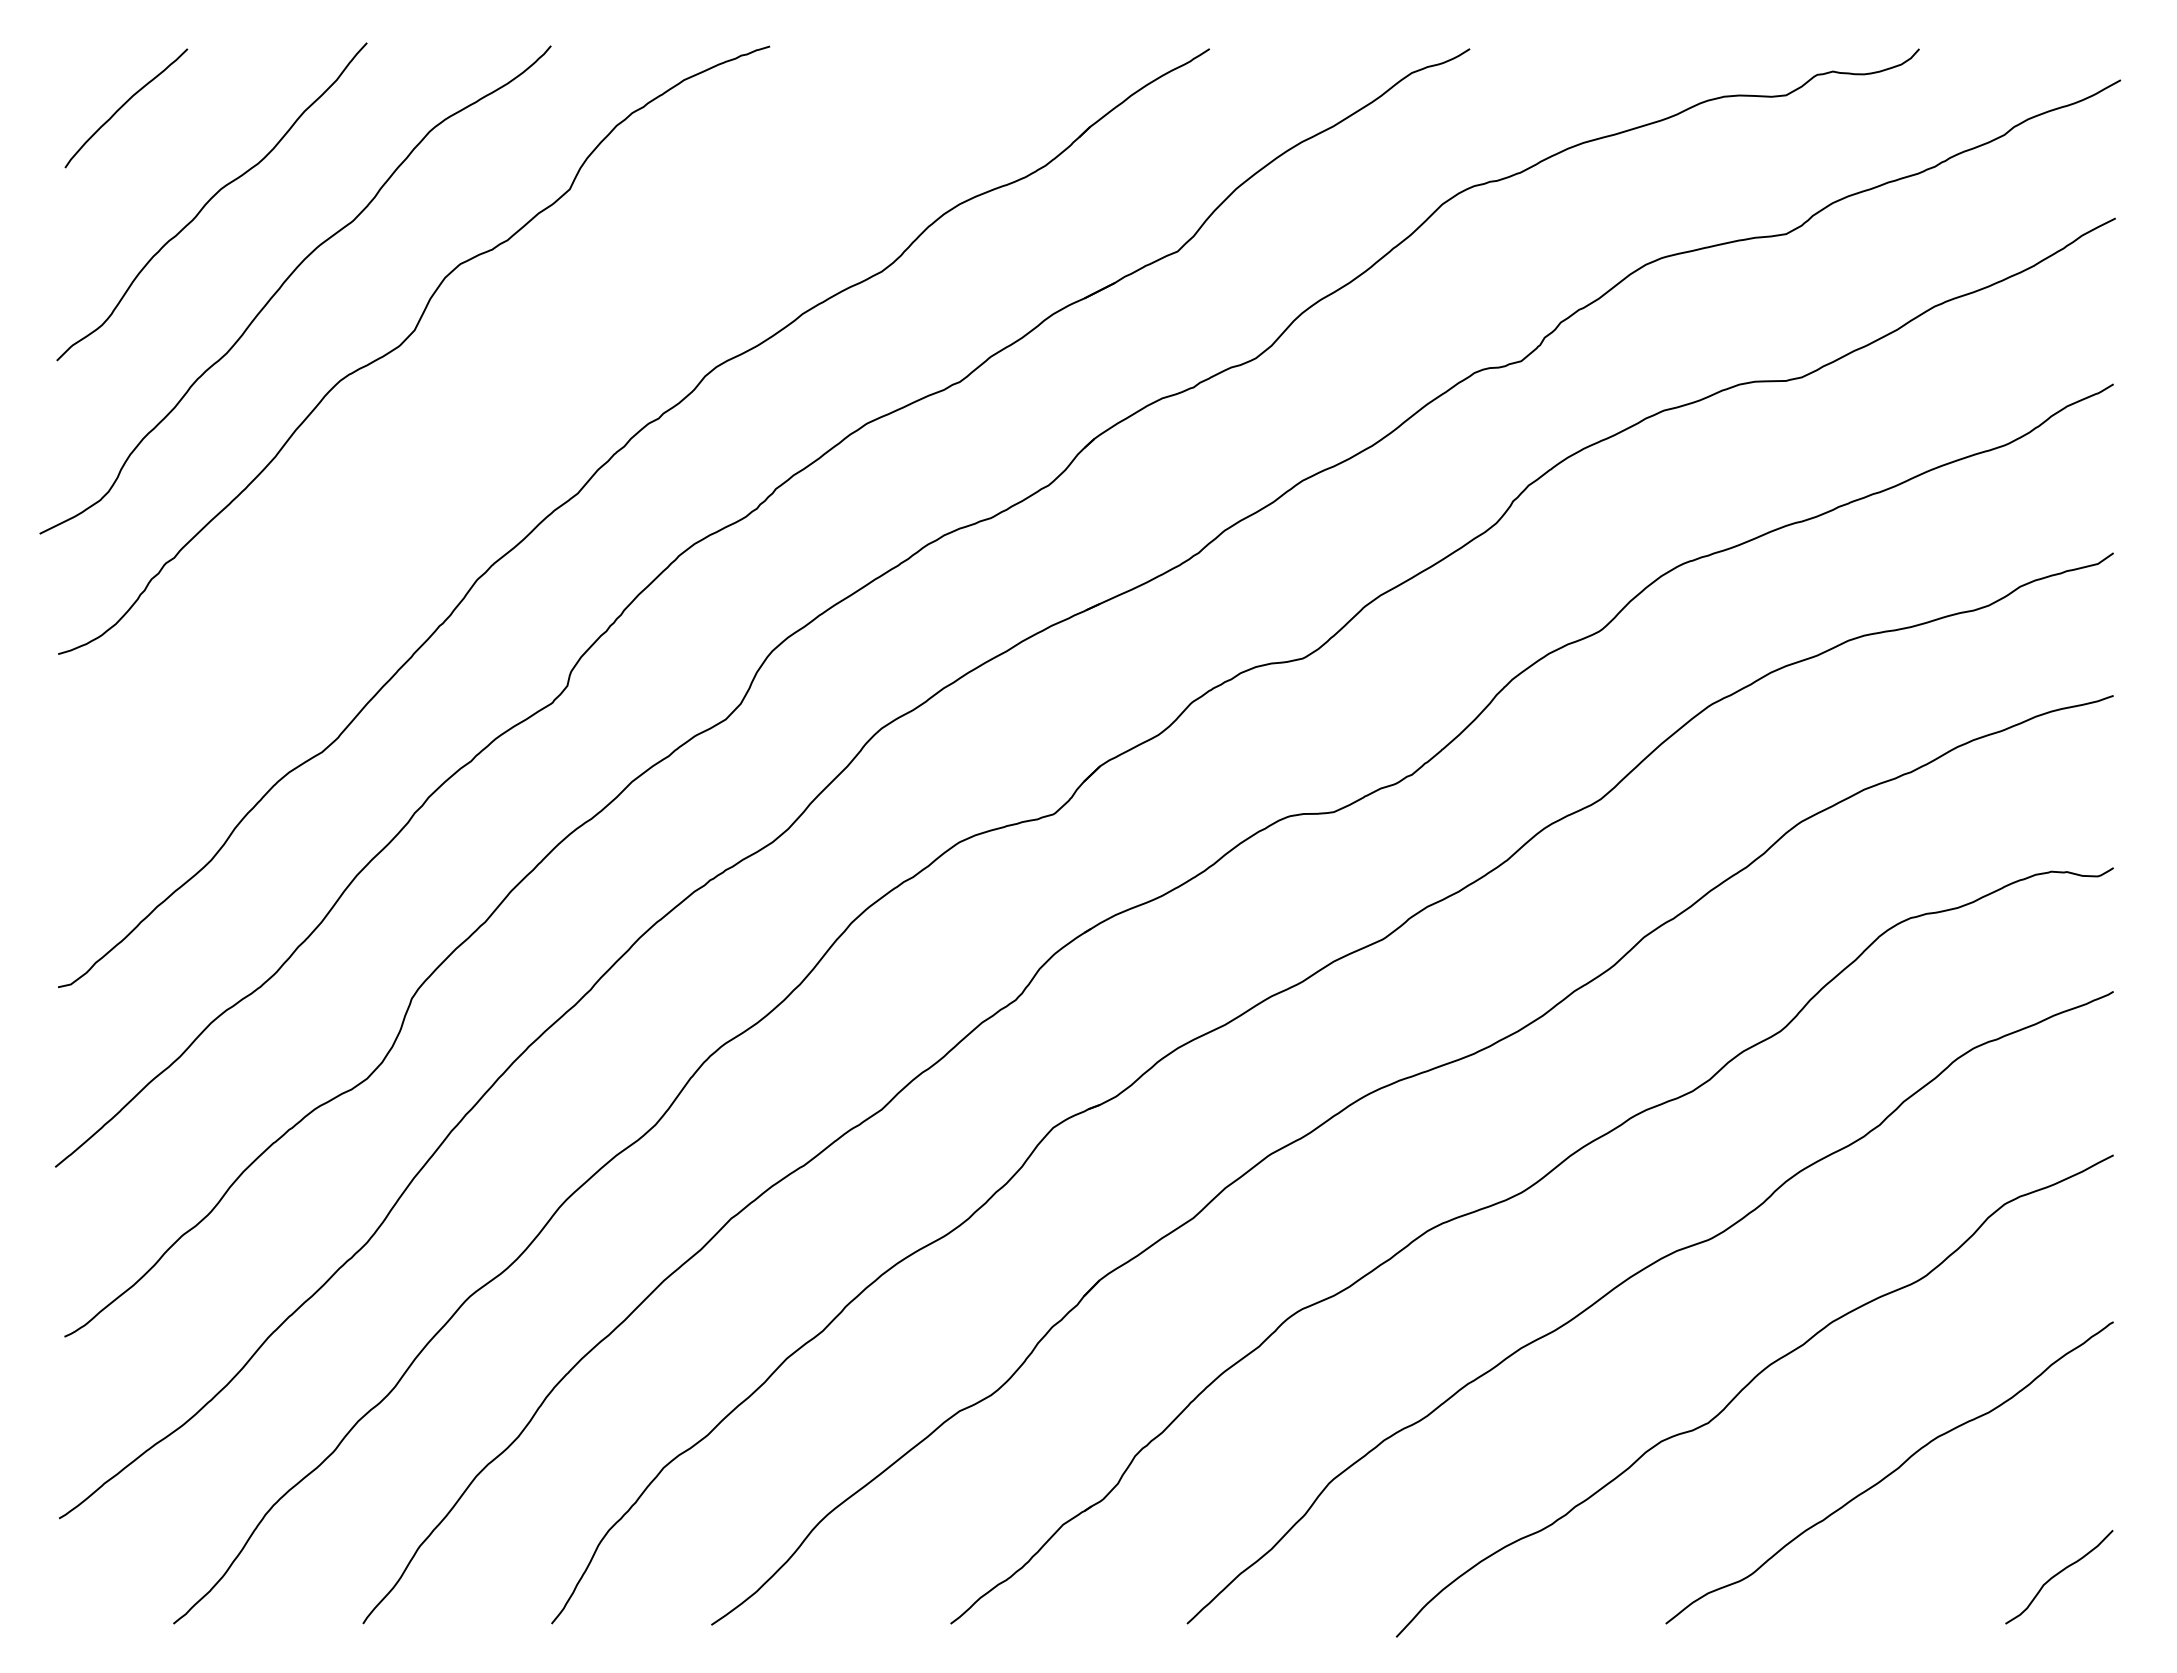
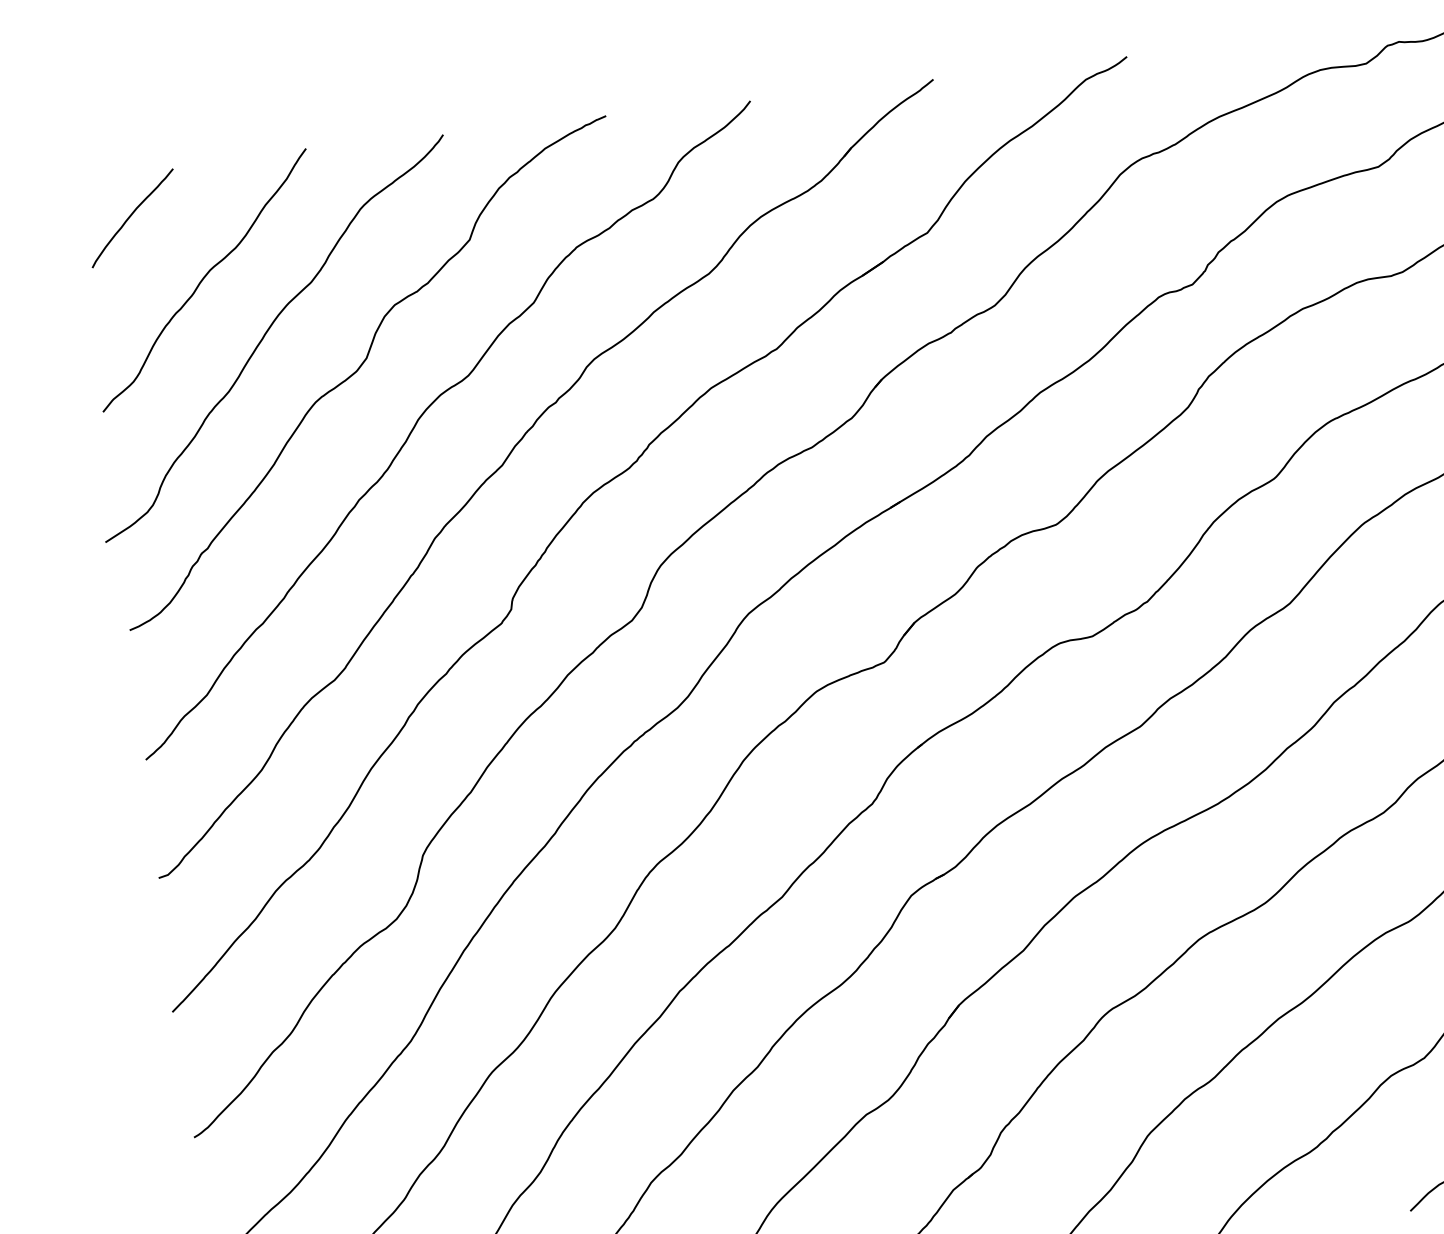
curve: (484, 410) -> (425, 411), added

